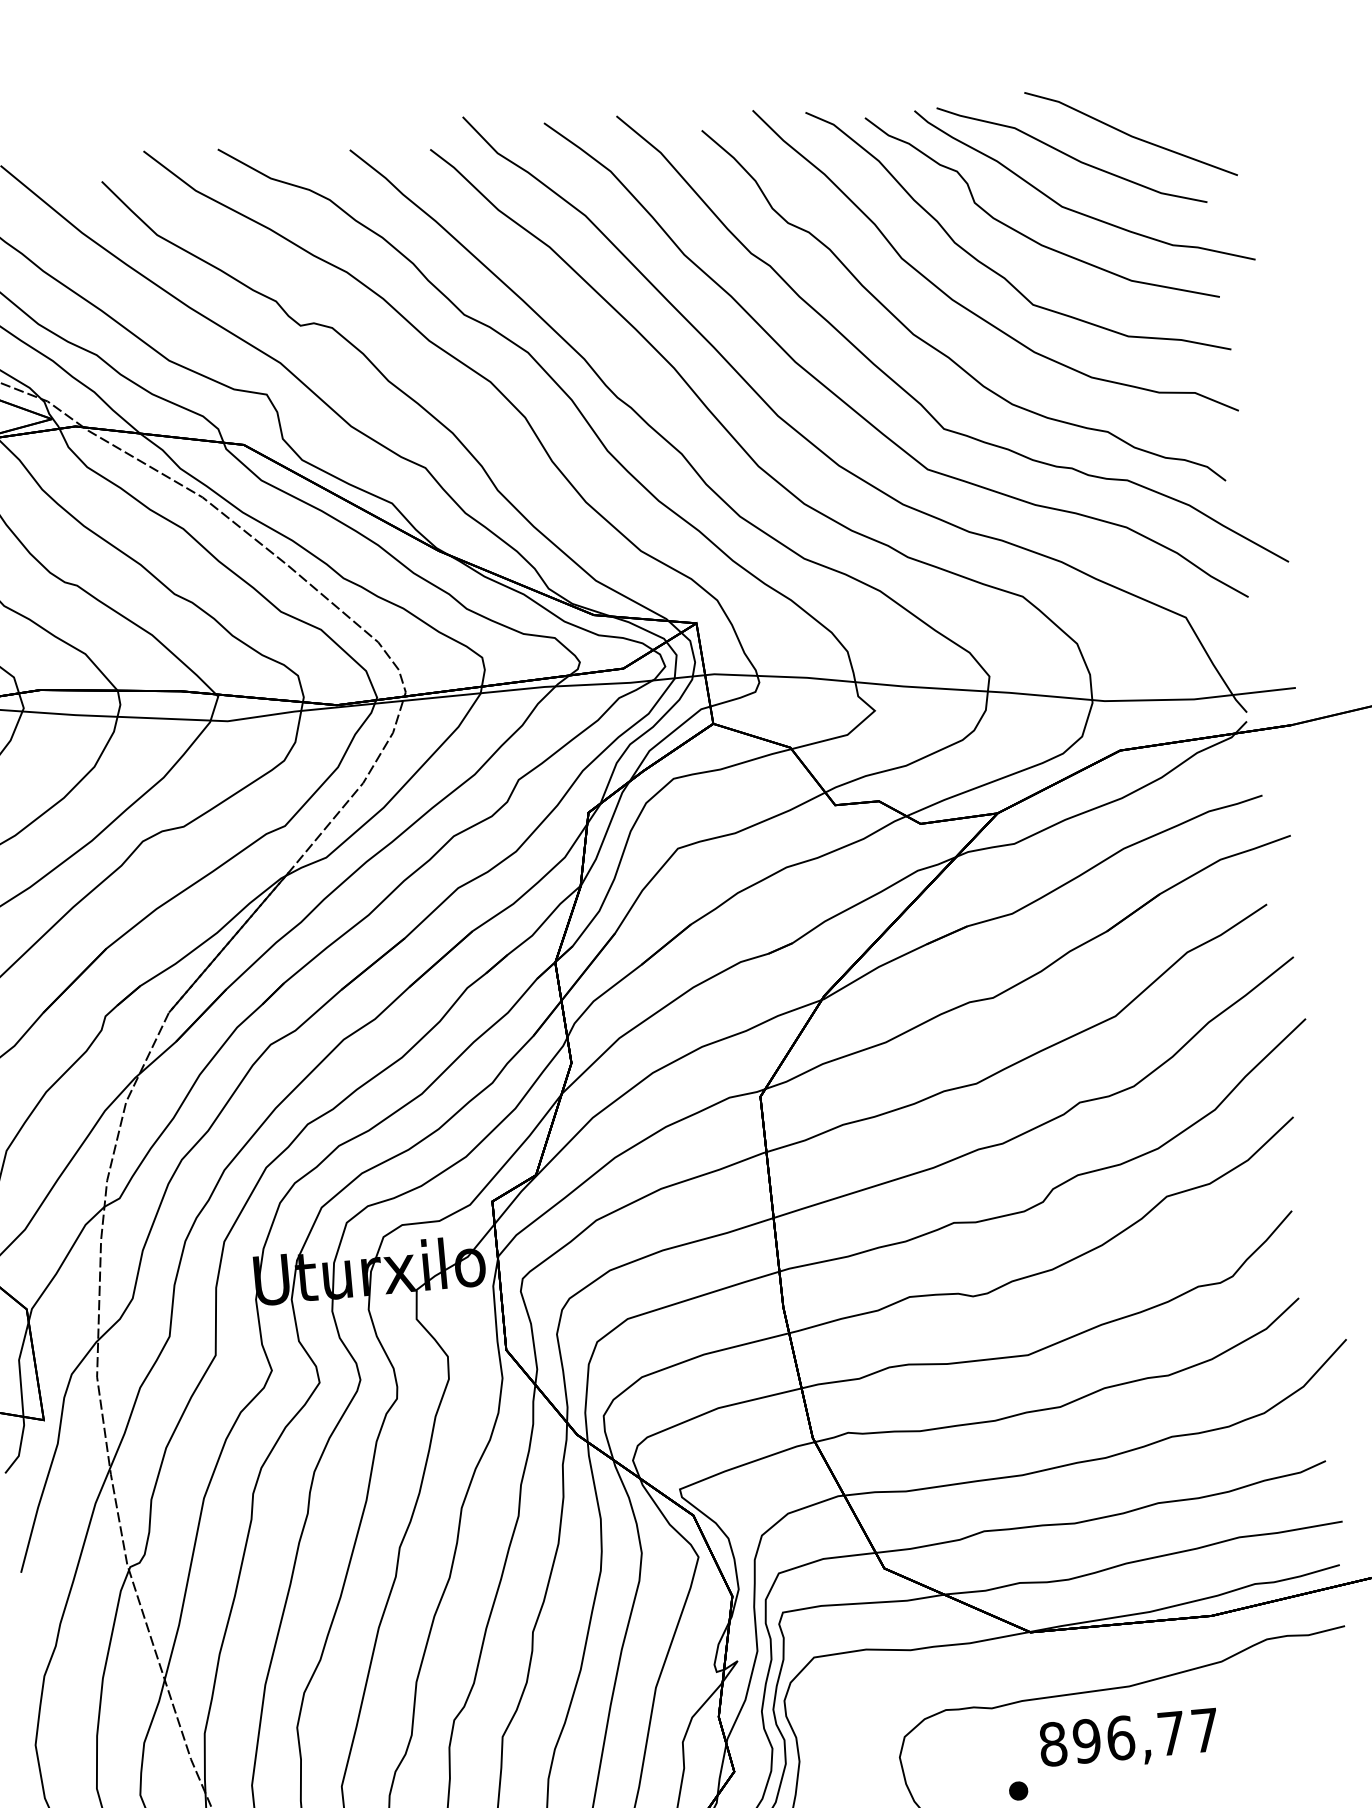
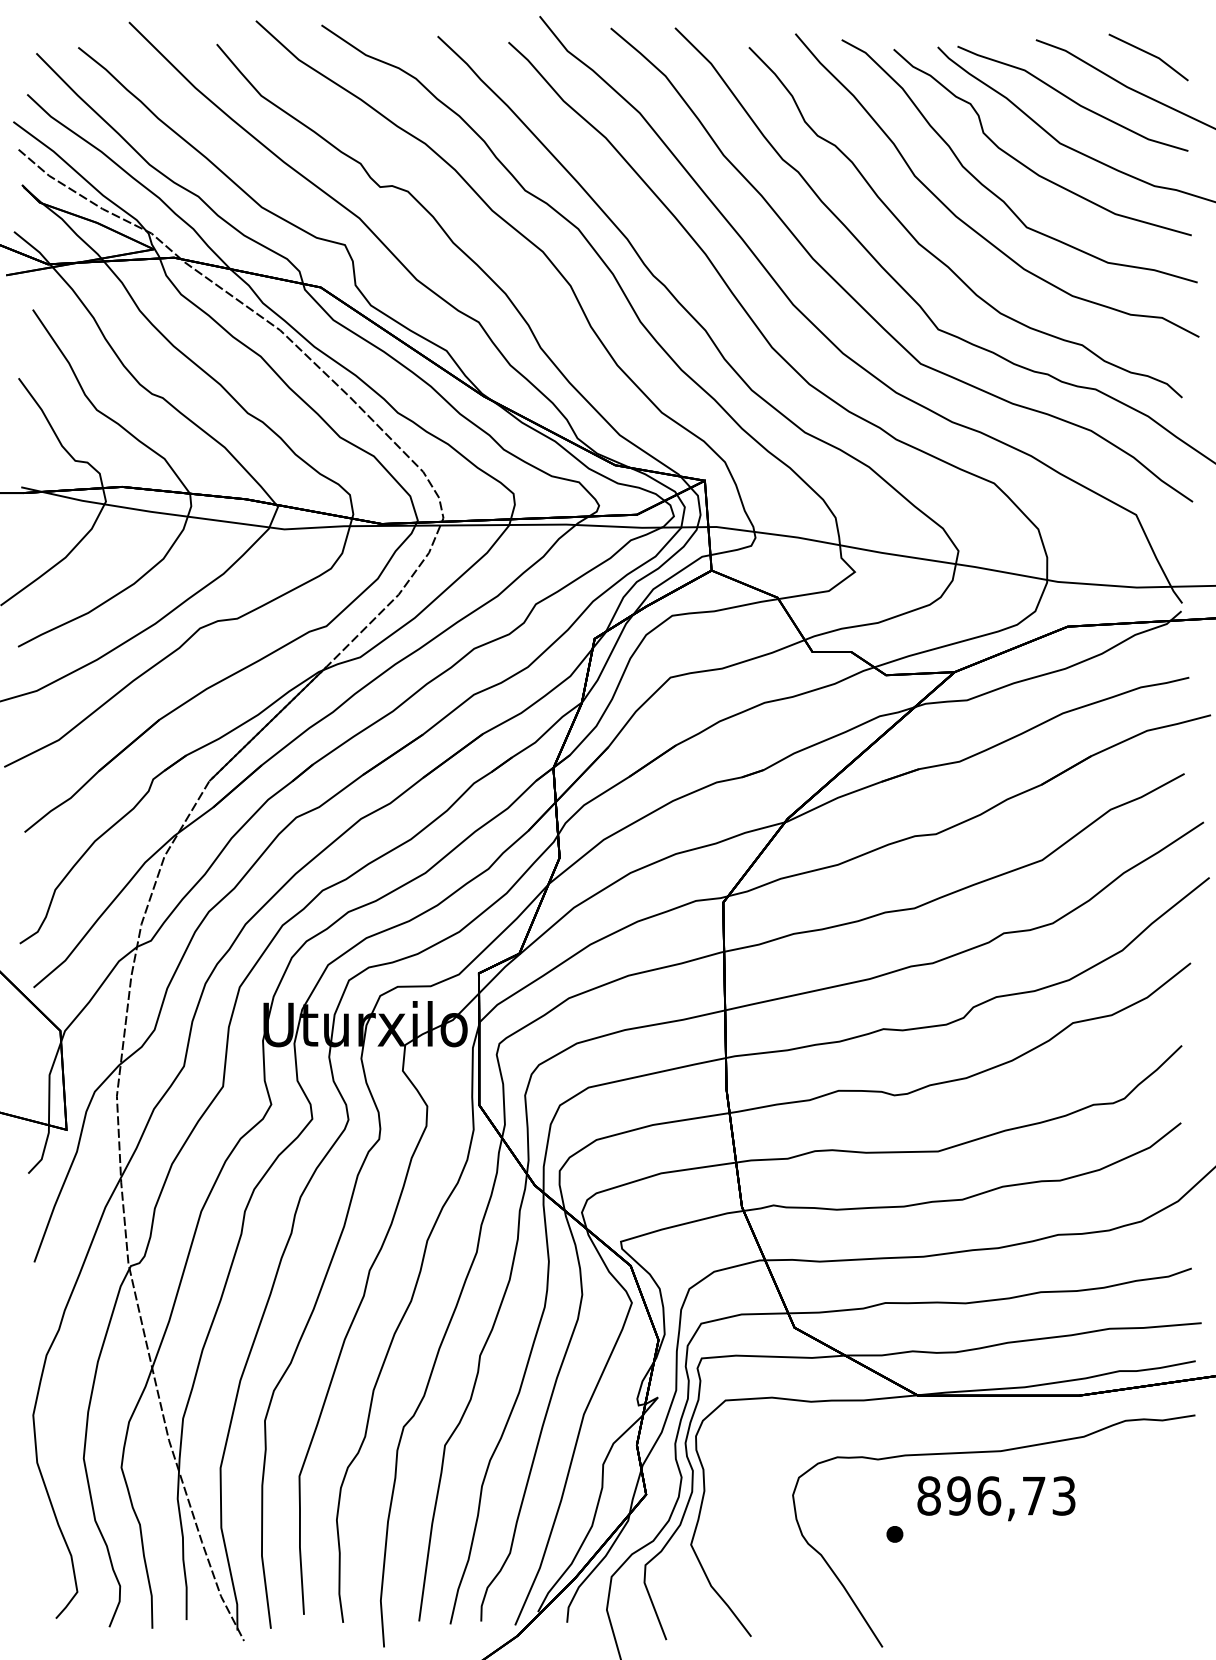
line: (1154, 98) -> (1150, 55), added
text: (1204, 1729) -> (1063, 1495), 896,77 -> 896,73

